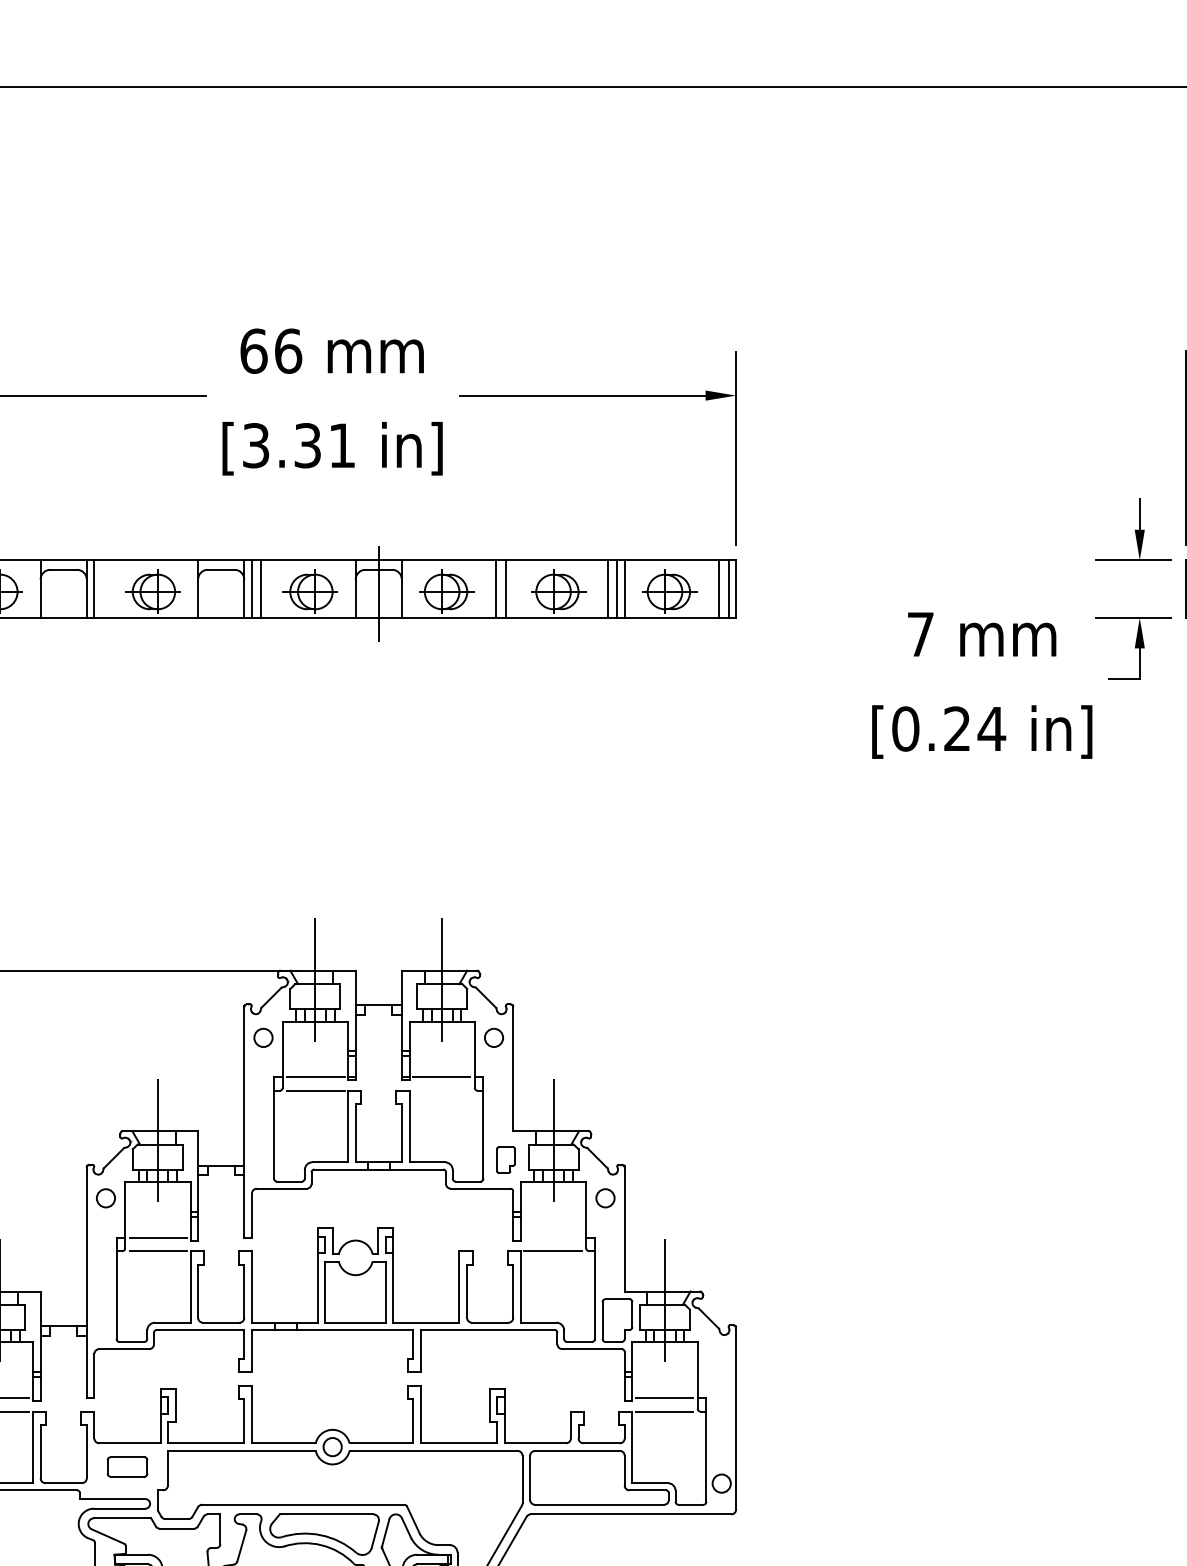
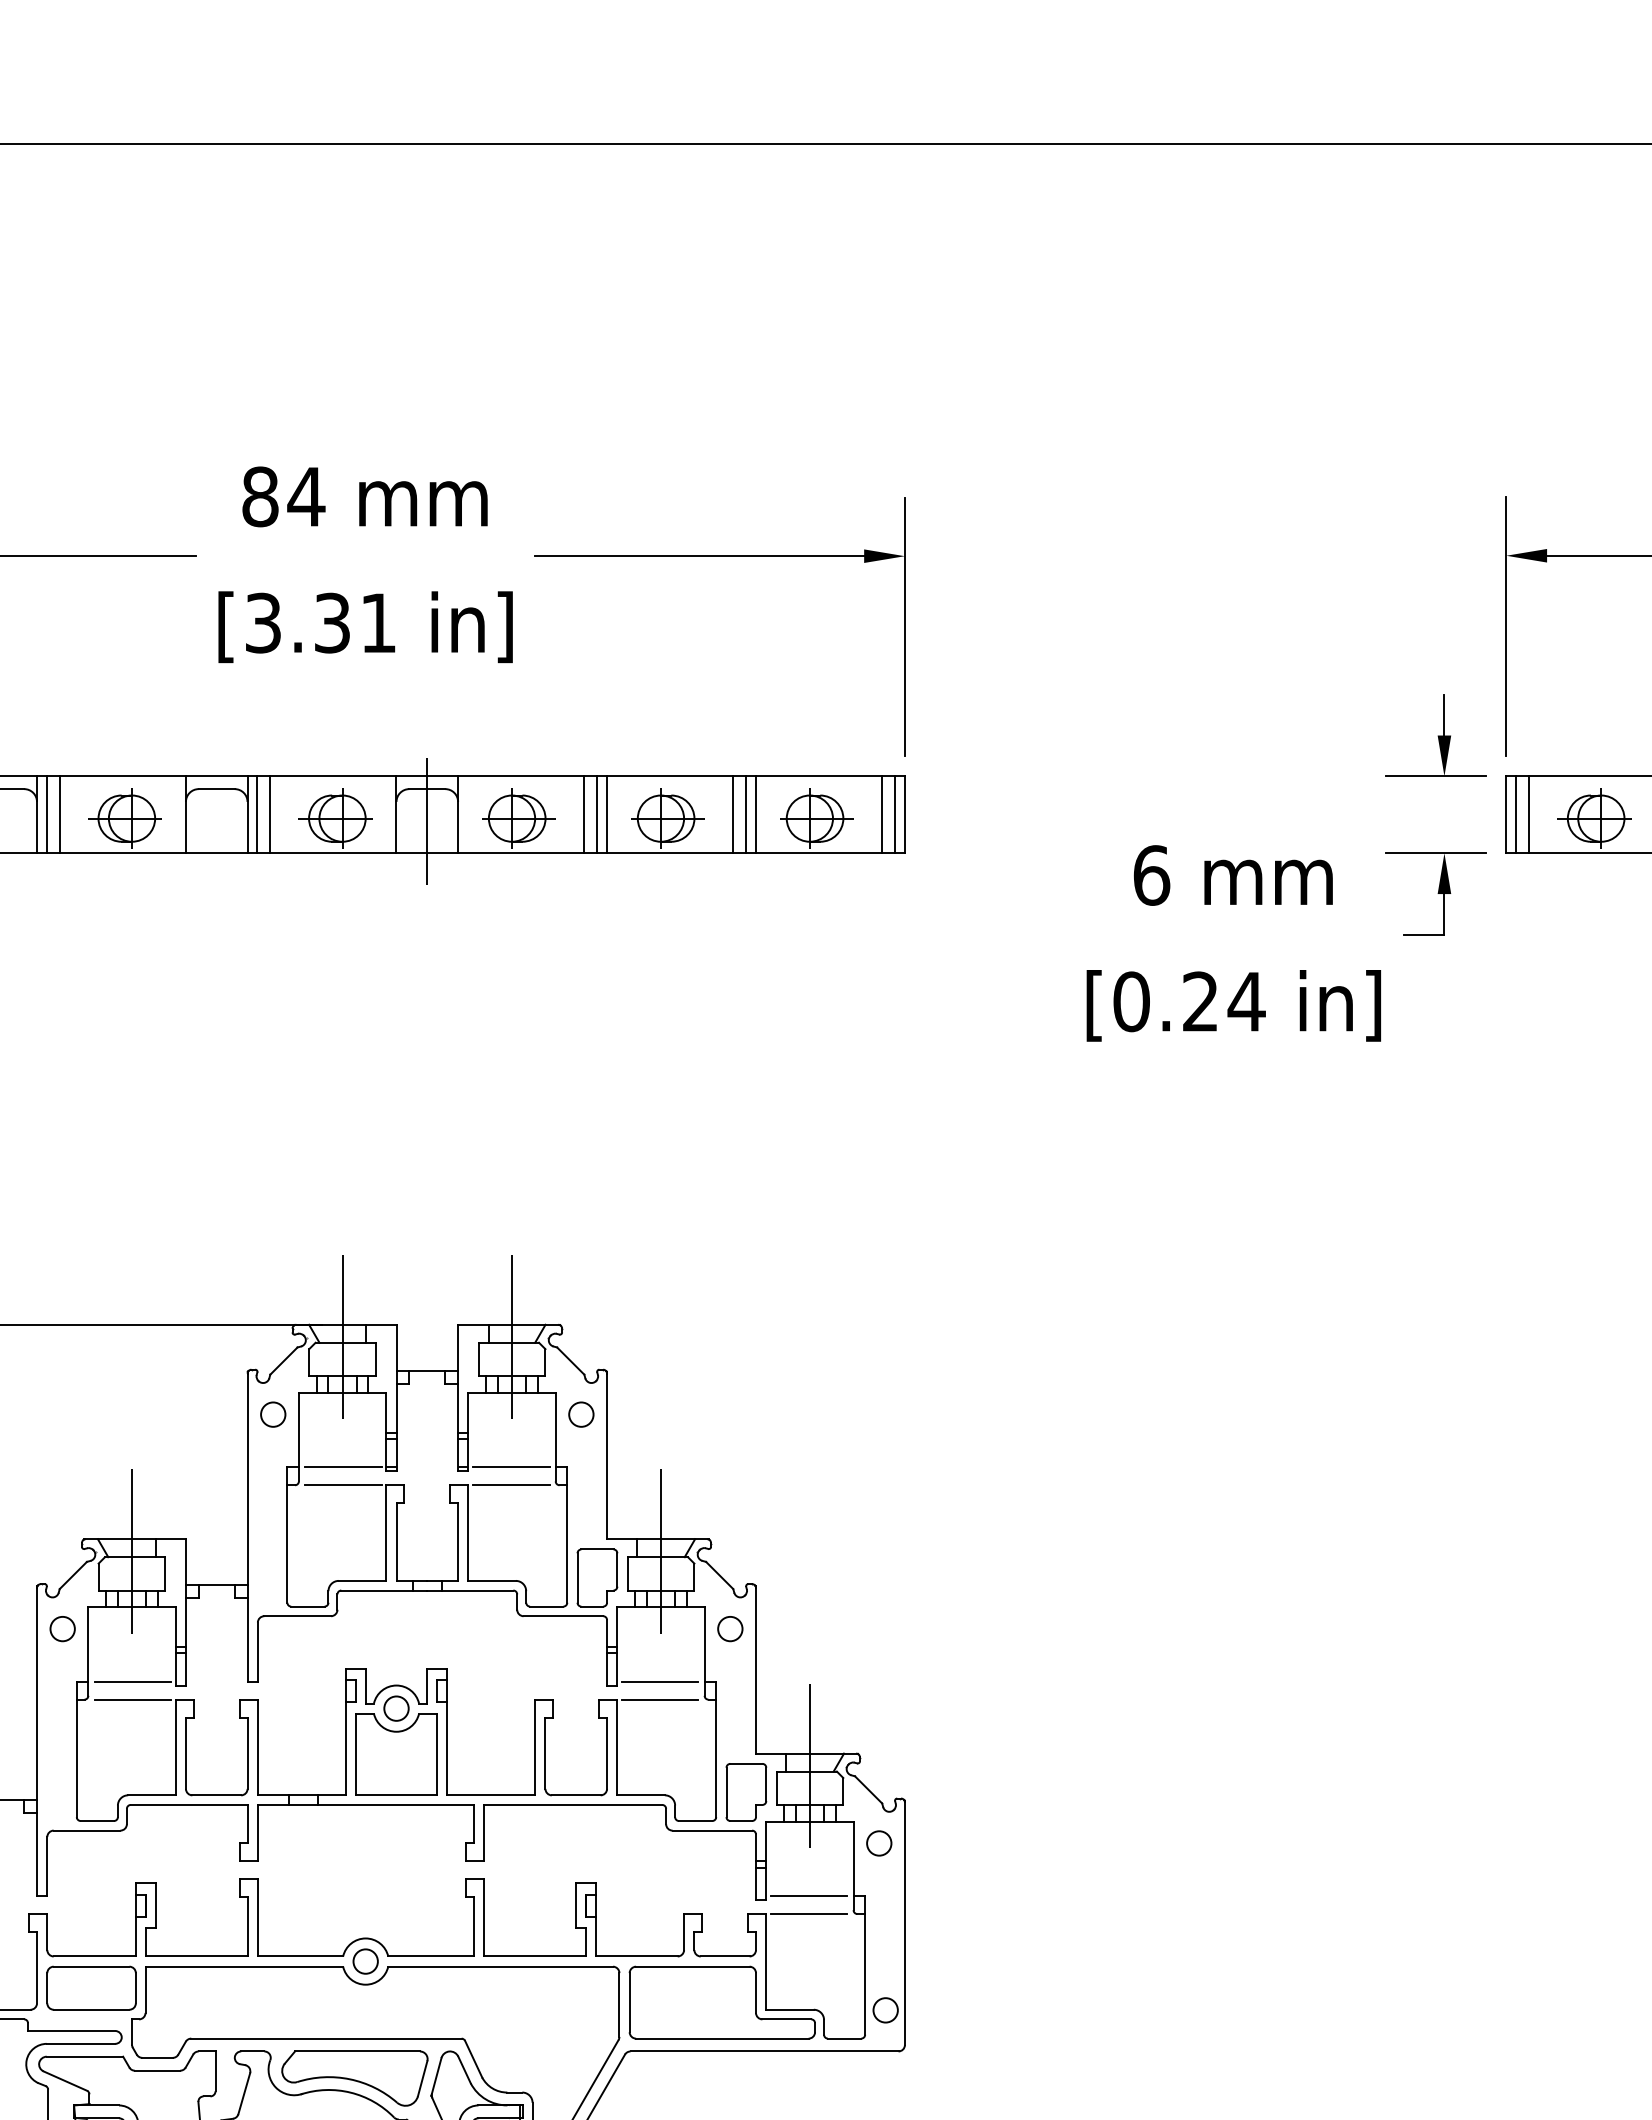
text: (271, 350) -> (283, 496), 66 -> 84
line: (103, 588) -> (59, 814), added
line: (513, 588) -> (607, 814), added
text: (920, 634) -> (1151, 875), 7 -> 6
line: (441, 1090) -> (511, 1485), added
part: (506, 1159) -> (597, 1577), size x1.67
line: (553, 1237) -> (660, 1681), added
circle: (355, 1257) -> (396, 1708), added
circle: (717, 1358) -> (879, 1843), added
part: (127, 1466) -> (91, 1987), size x1.67

